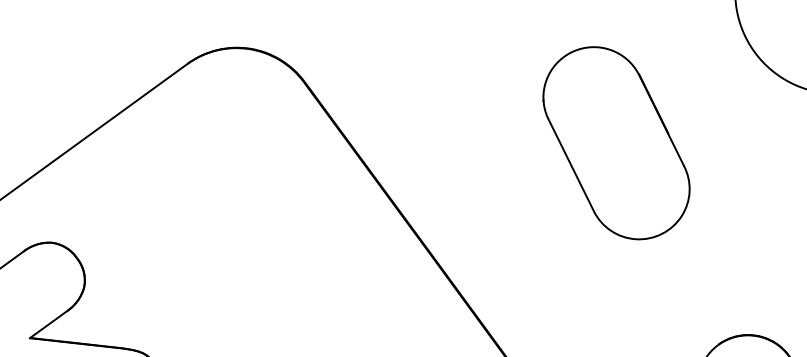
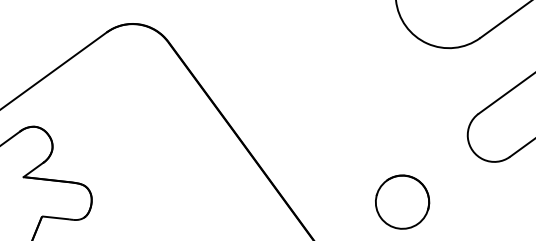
part: (615, 141) -> (332, 73), removed

